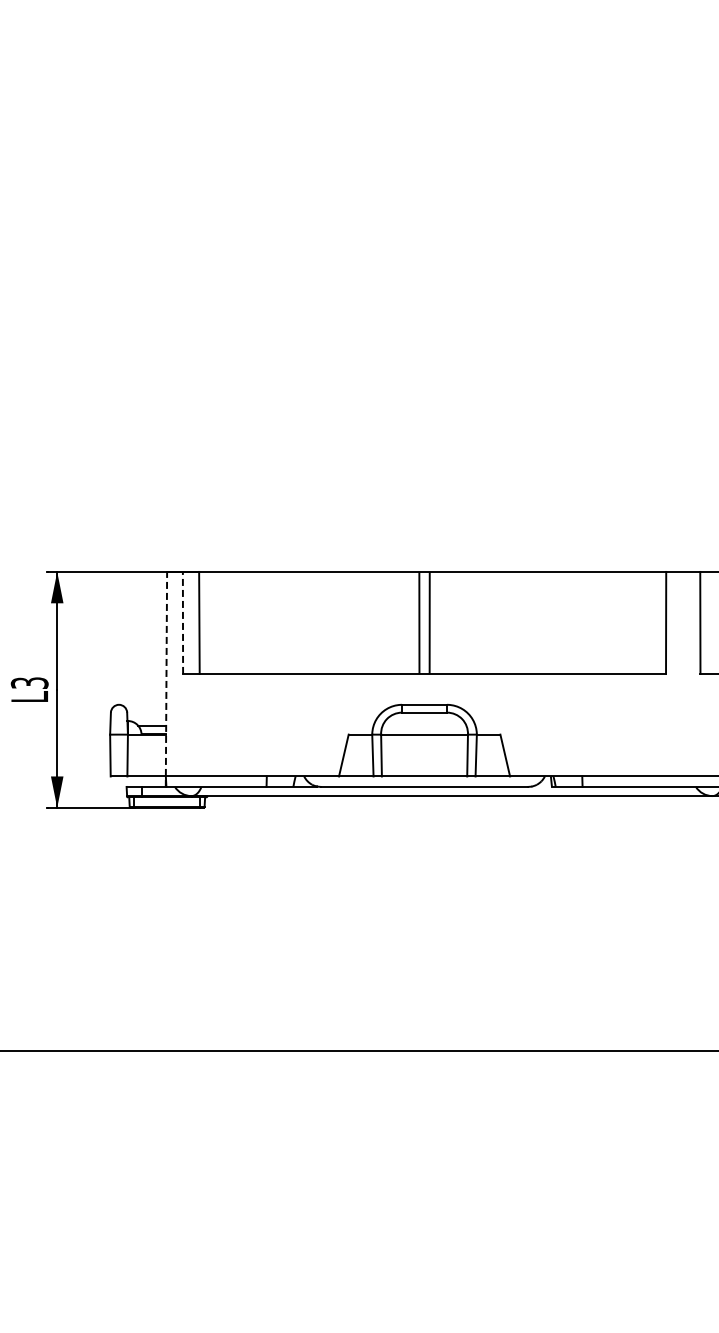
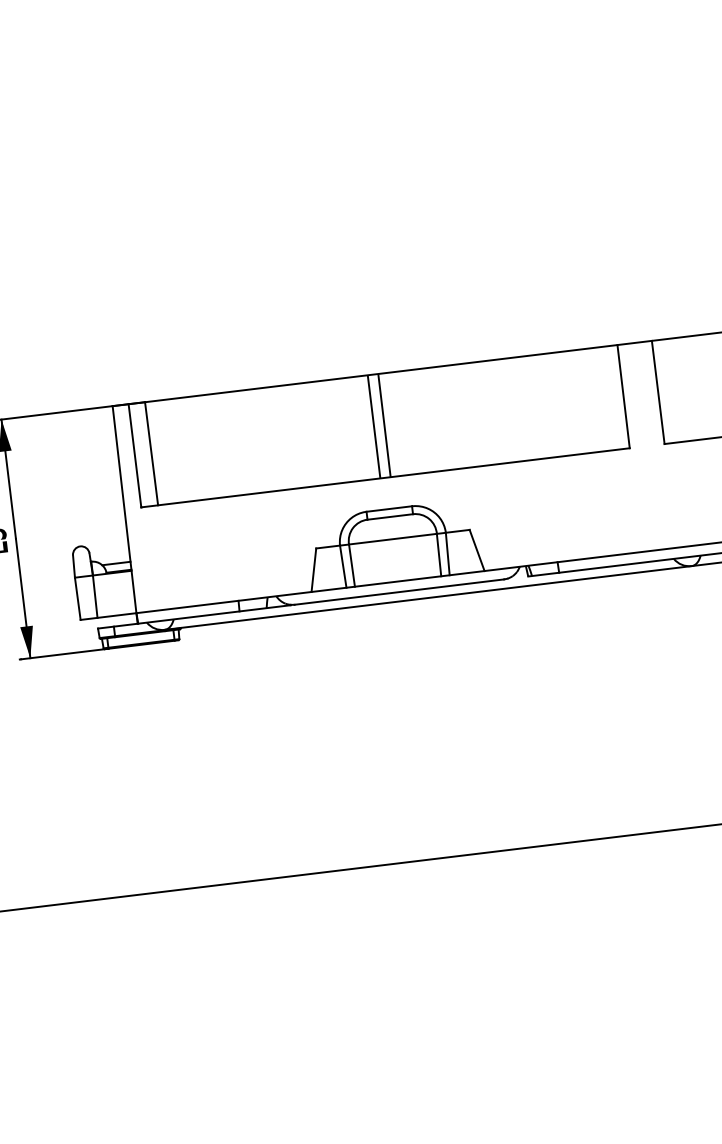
line: (182, 622) -> (134, 455), dashed -> solid
line: (166, 679) -> (125, 515), dashed -> solid

